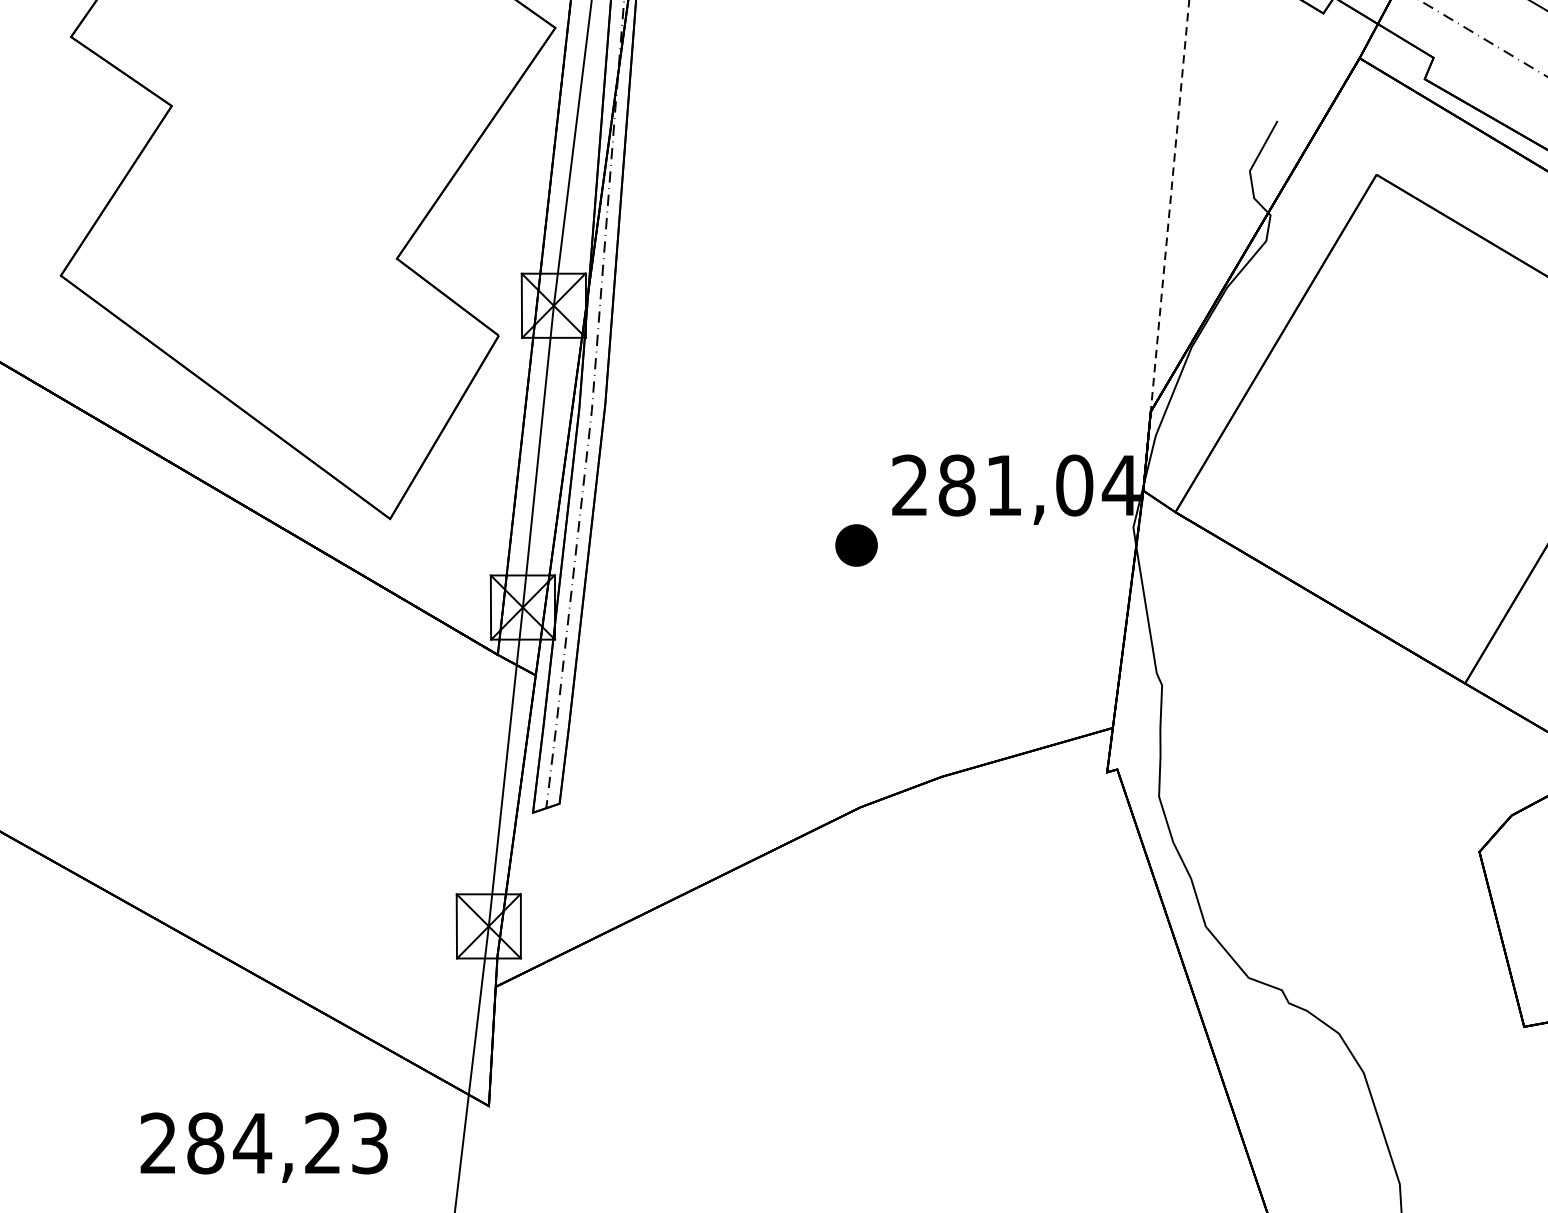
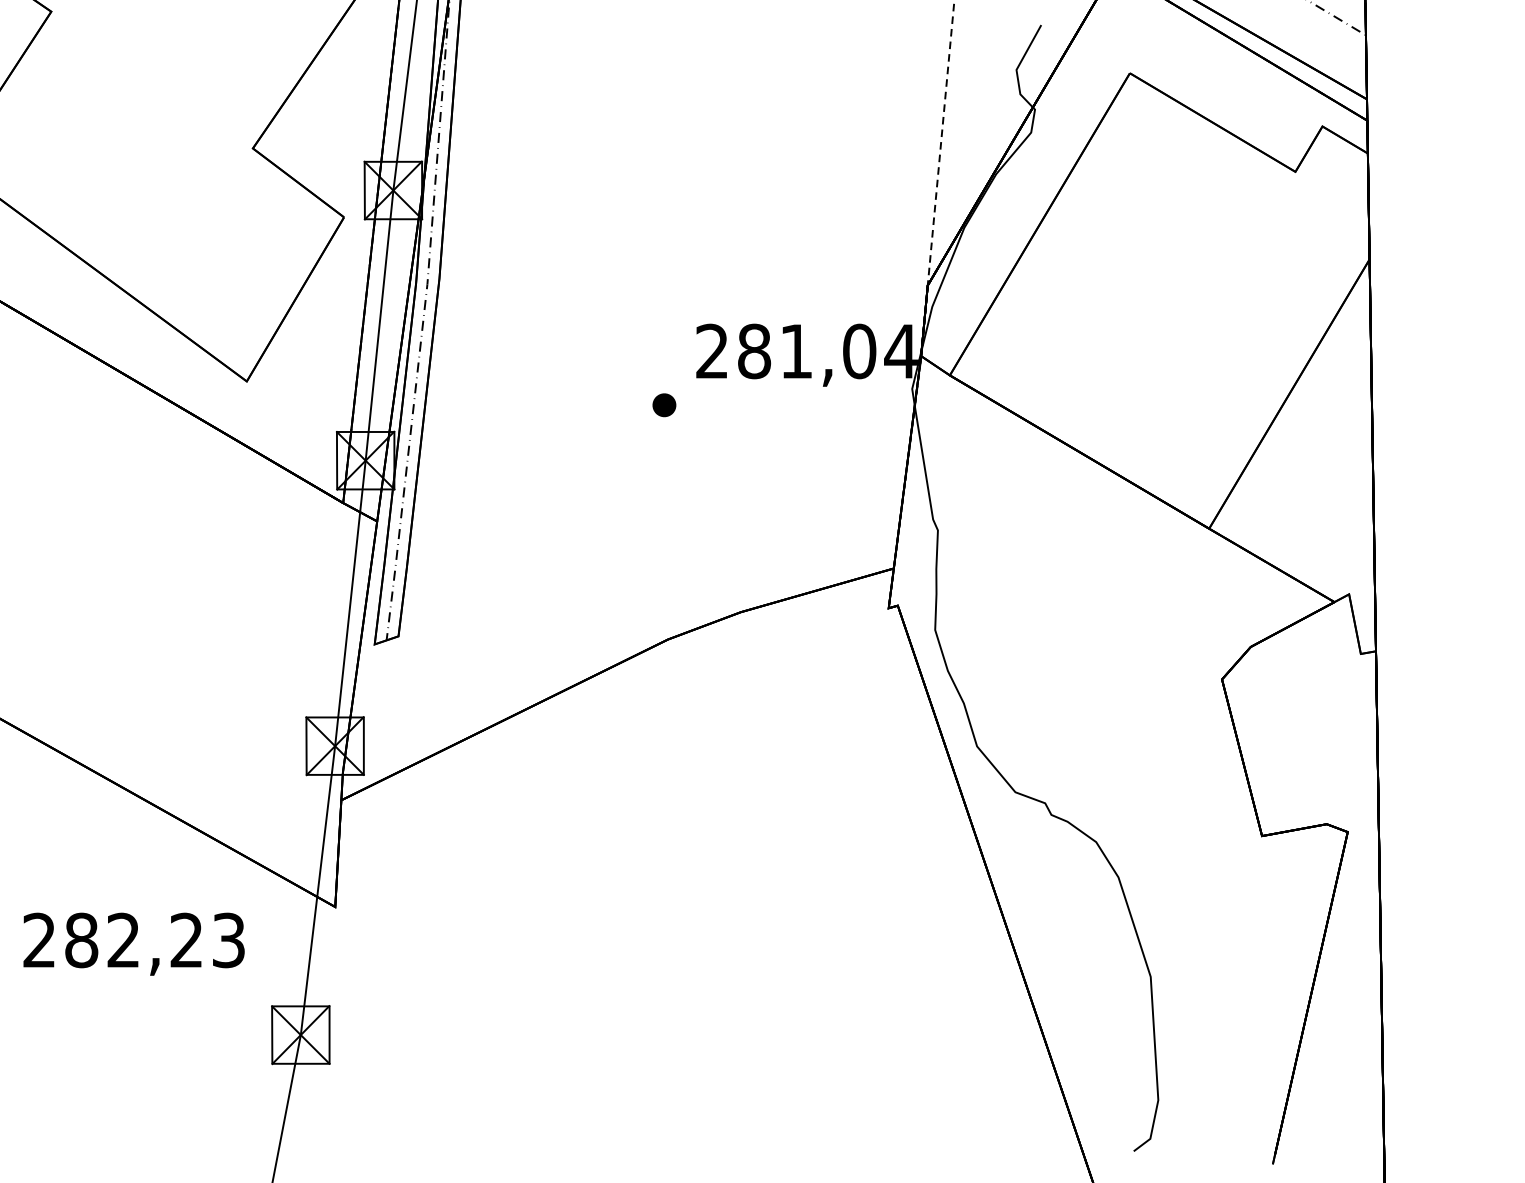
part: (856, 545) -> (664, 405), size x0.62
text: (252, 1142) -> (123, 939), 284,23 -> 282,23

